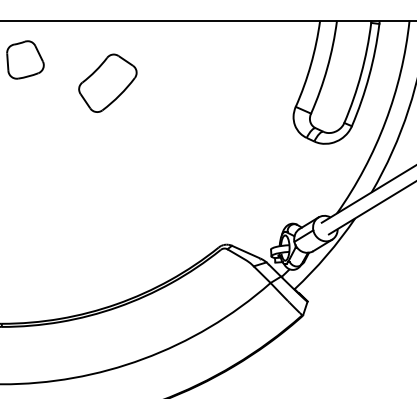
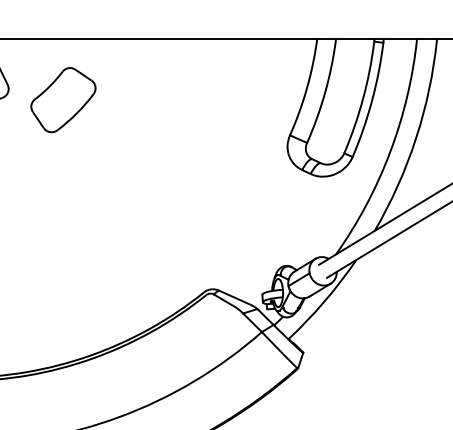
part: (107, 82) -> (63, 99), moved

